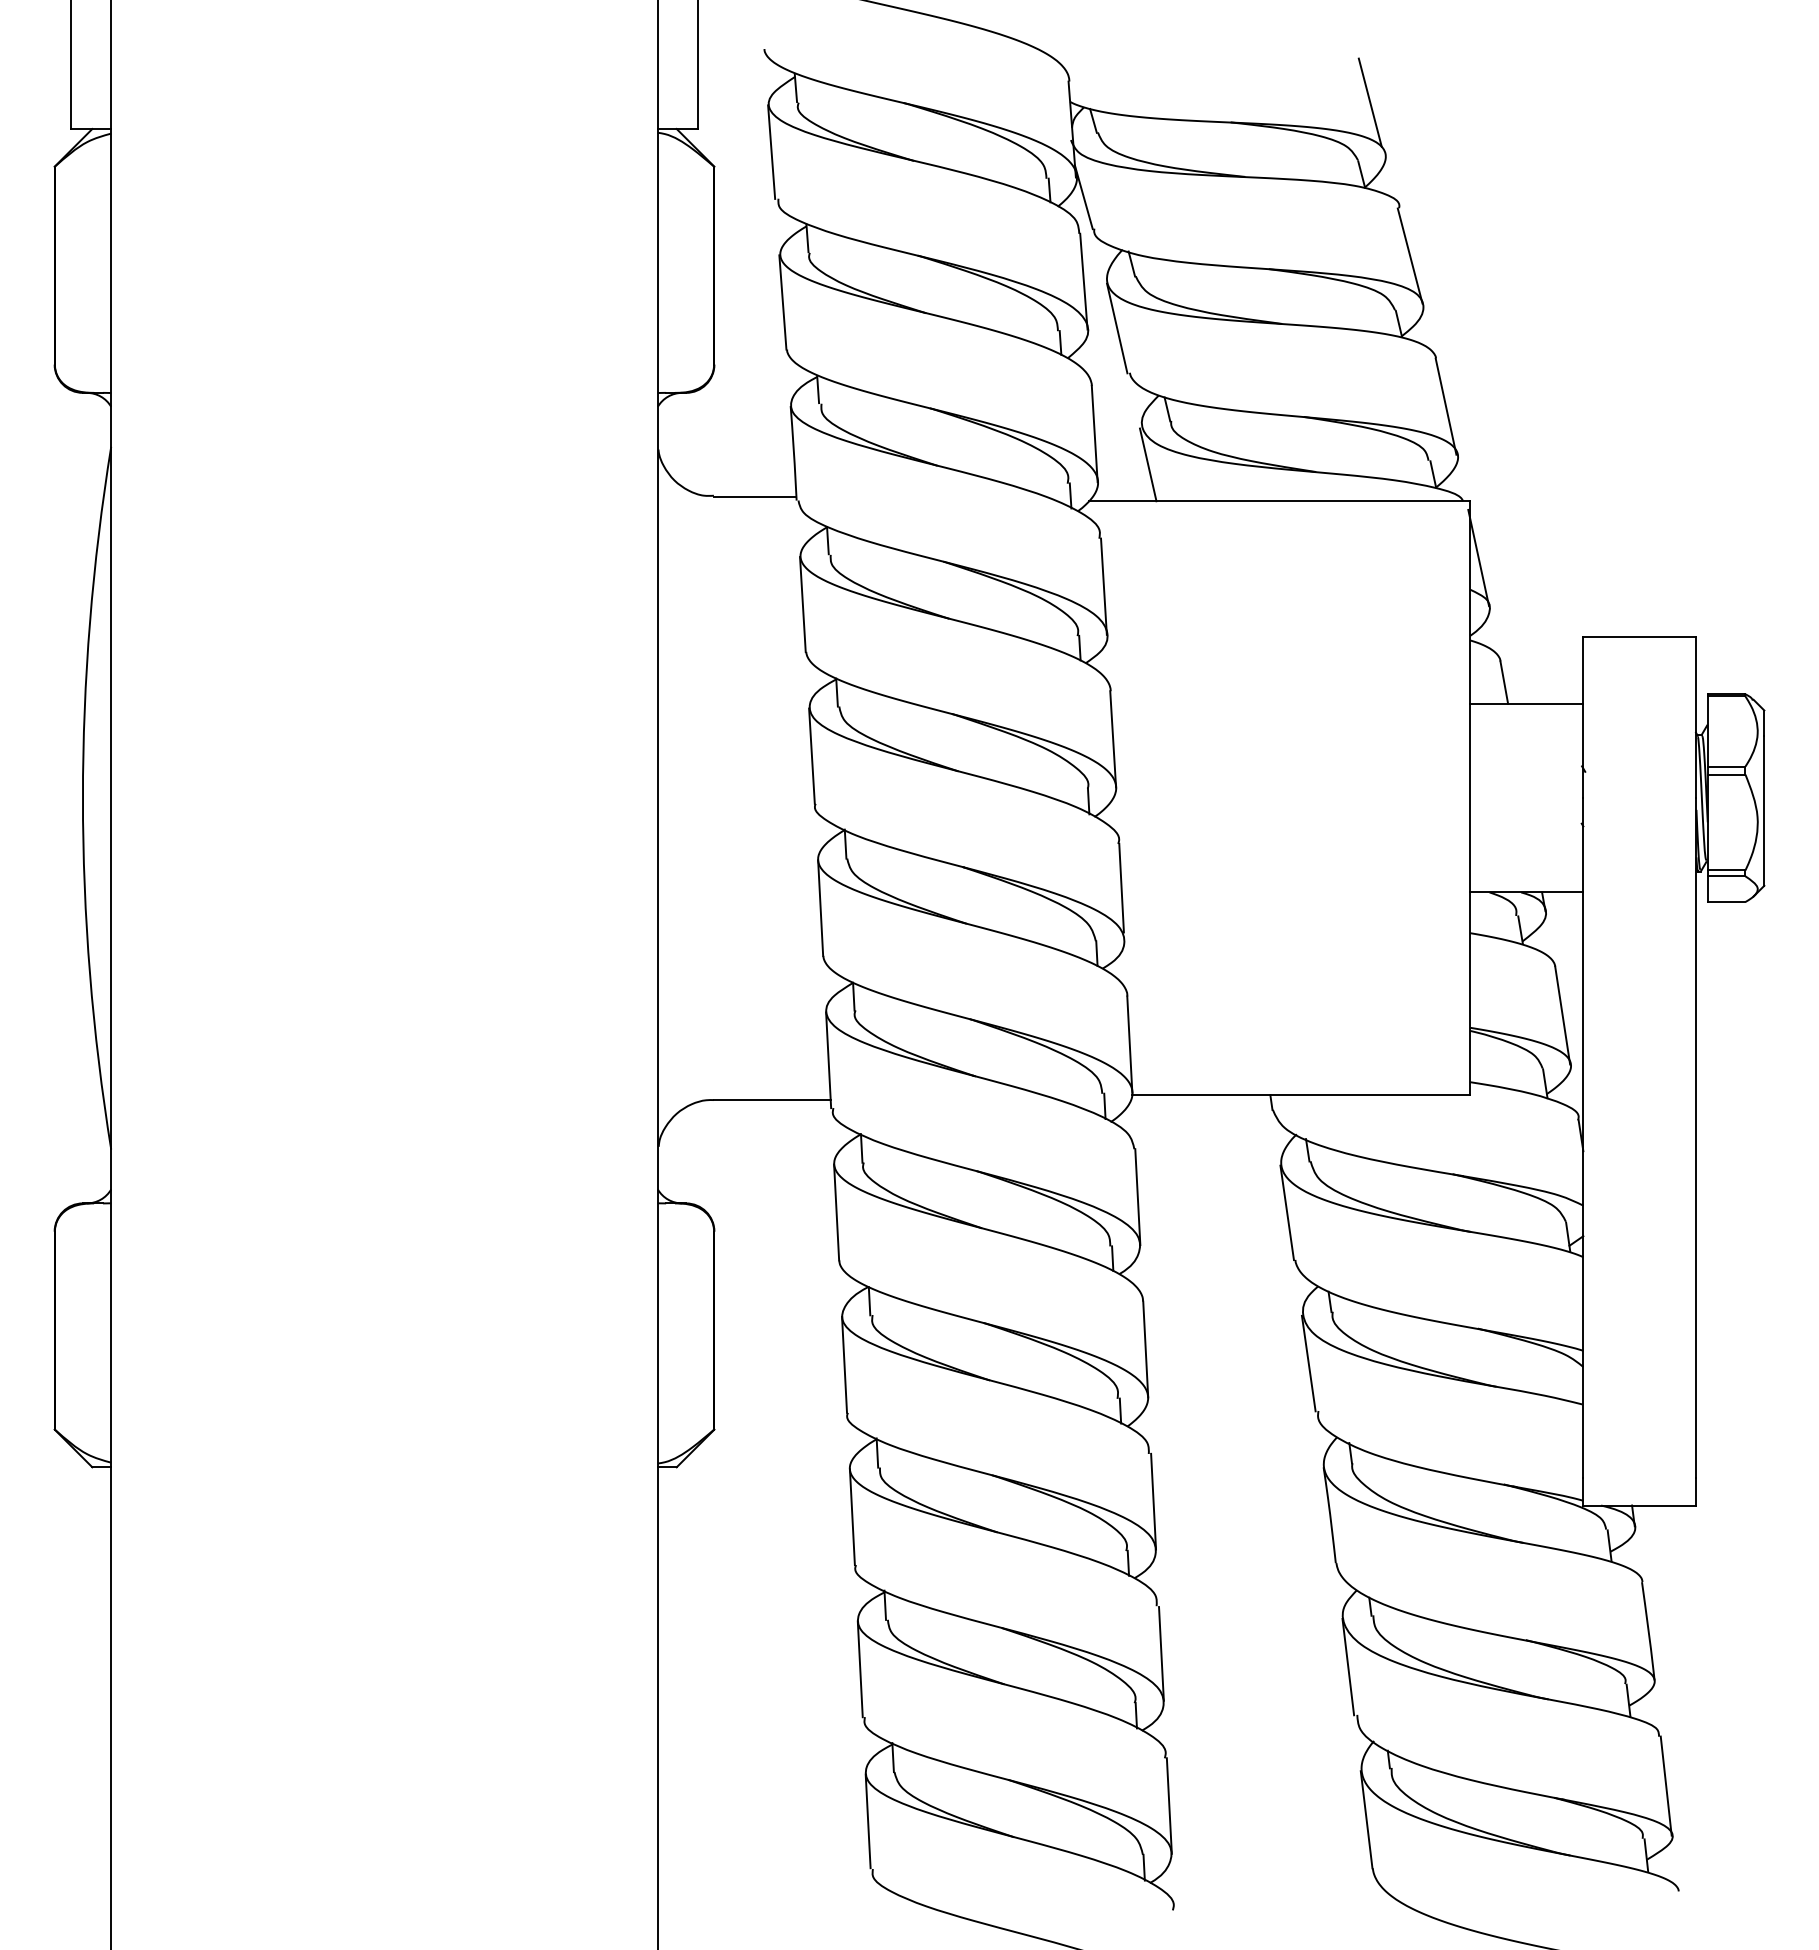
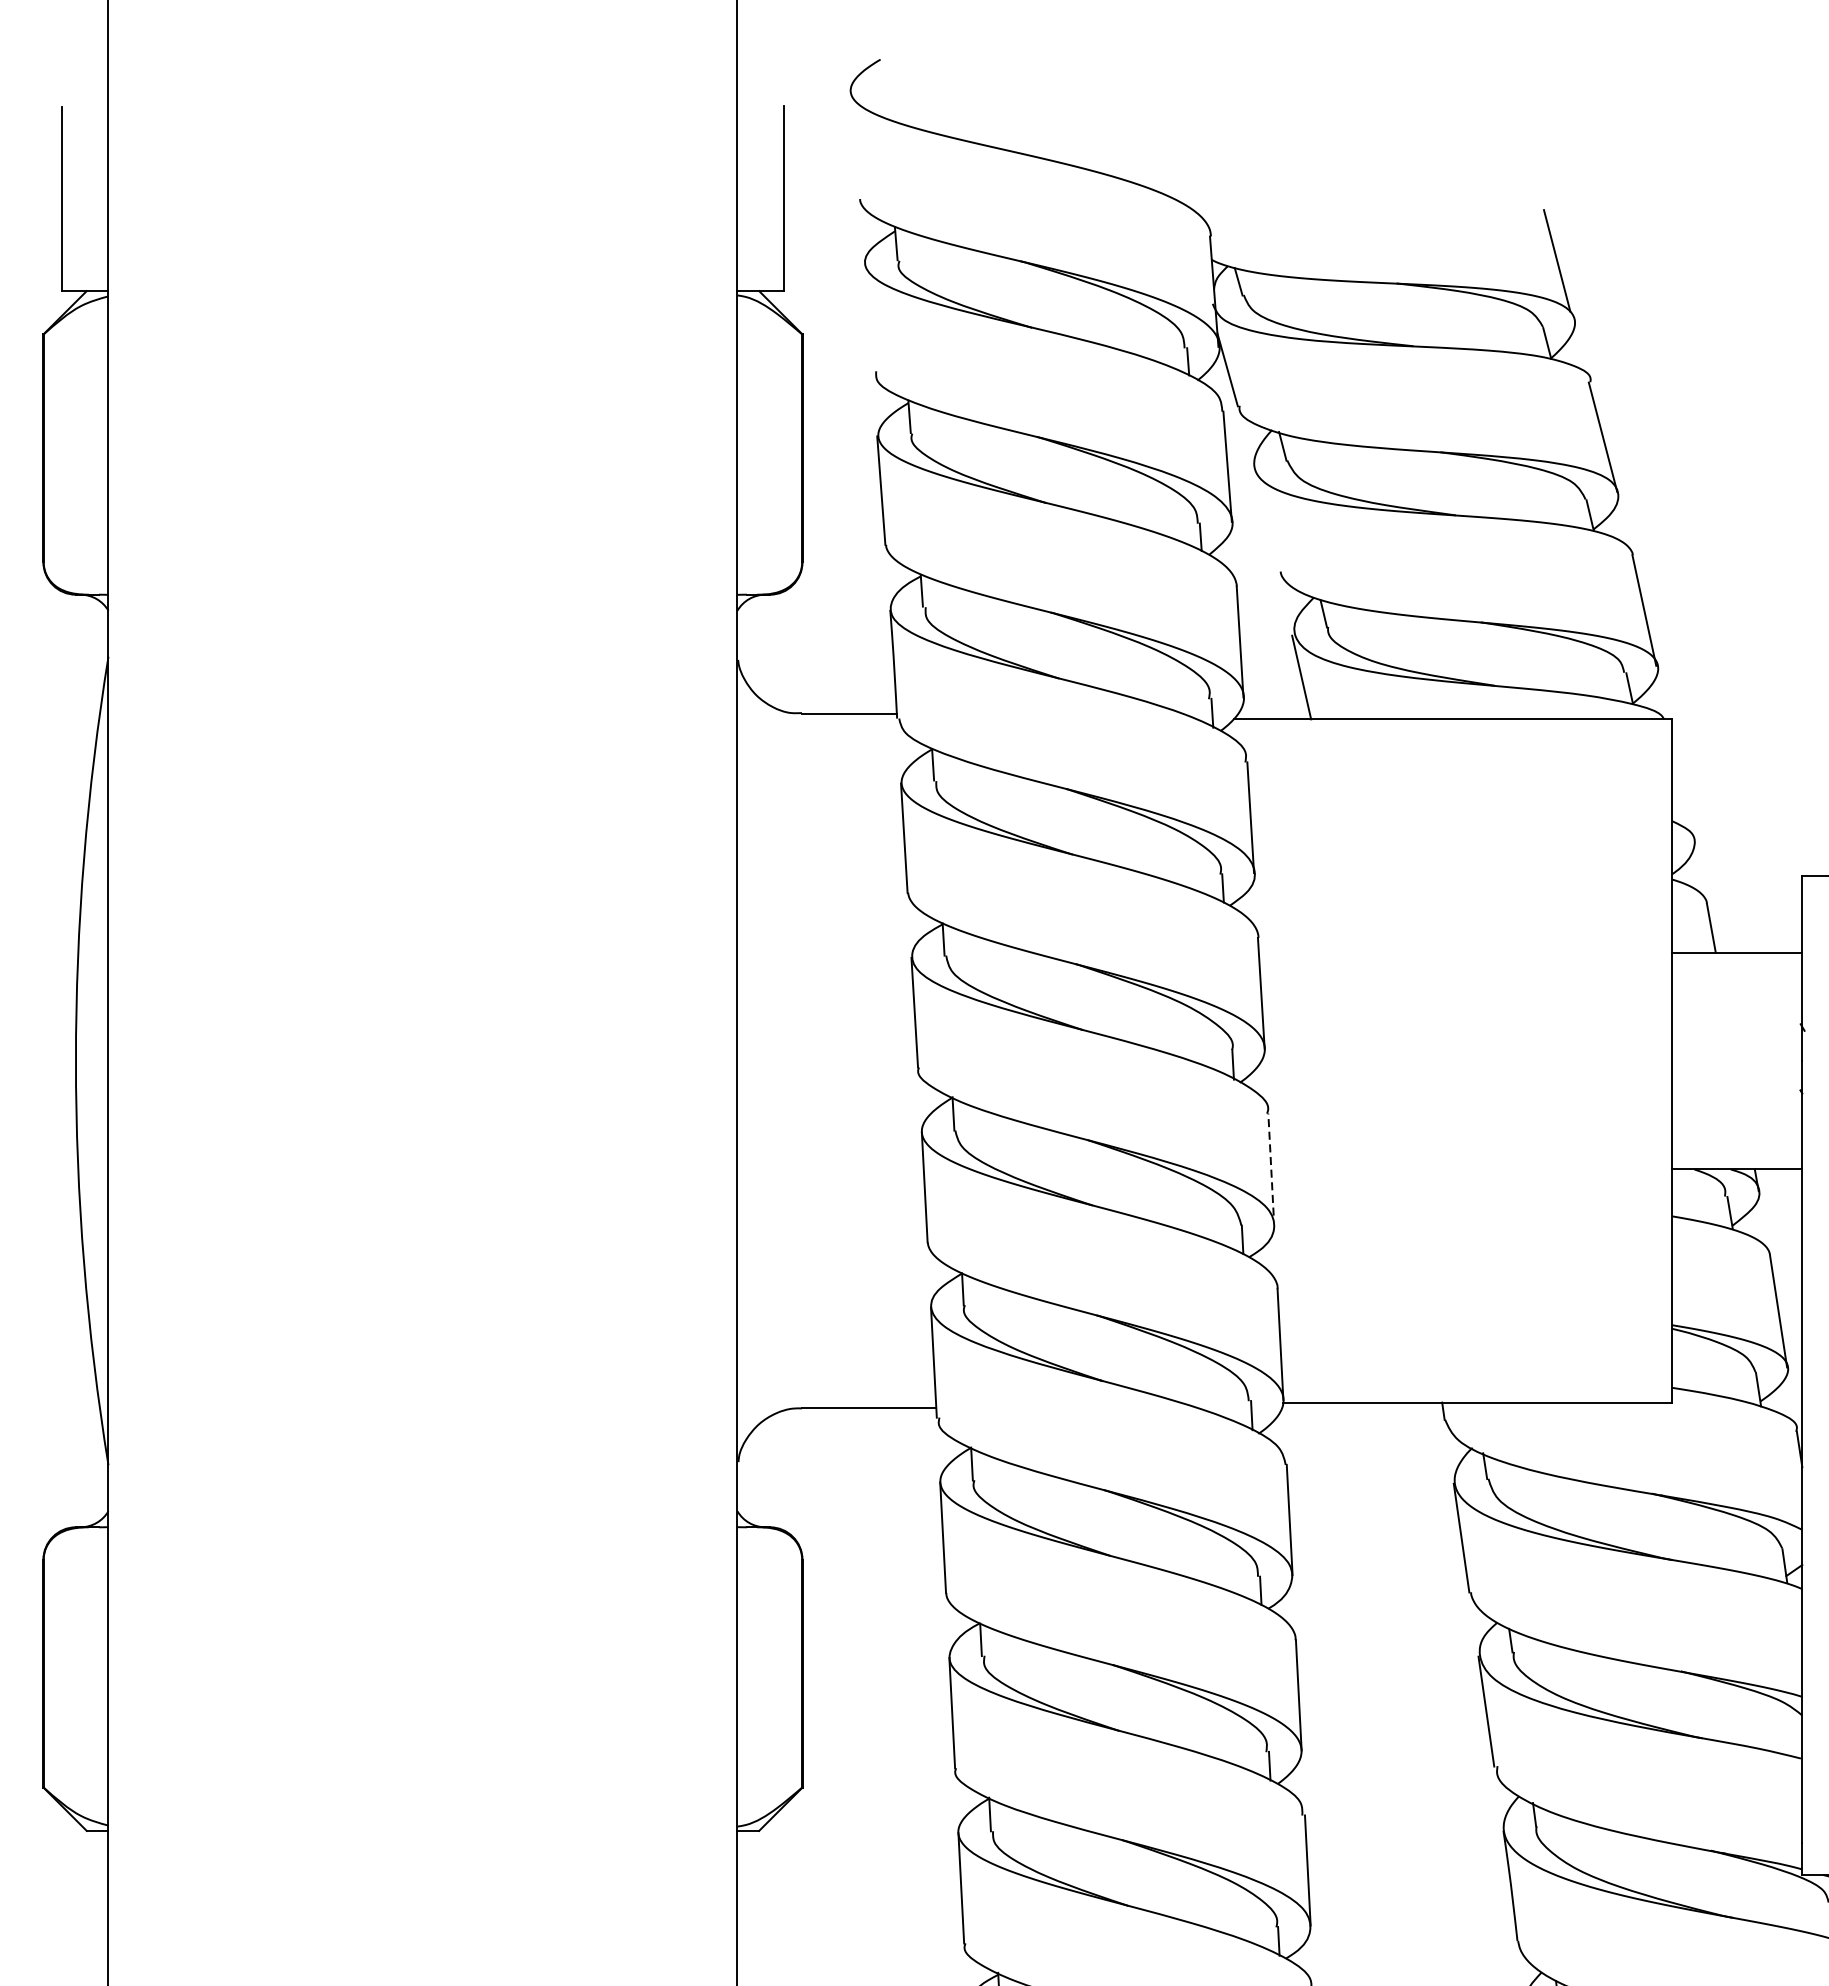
line: (771, 151) -> (868, 316), removed
line: (1117, 328) -> (1266, 520), removed
line: (1478, 557) -> (1681, 784), removed
line: (1121, 887) -> (1270, 1163), solid -> dashed

